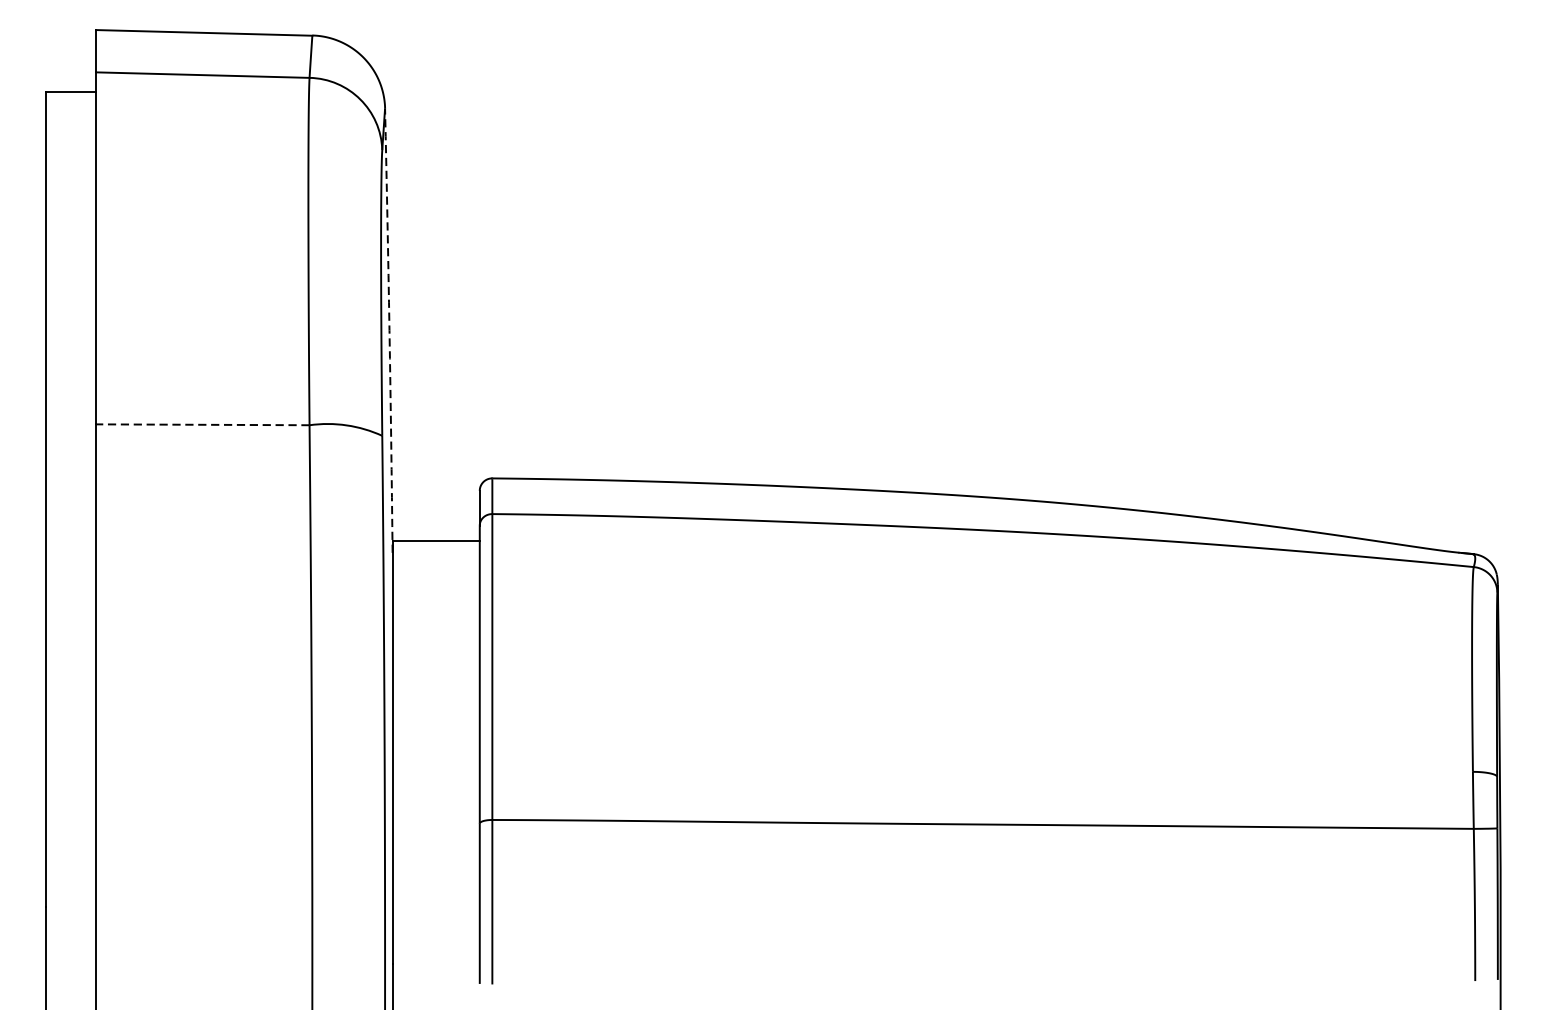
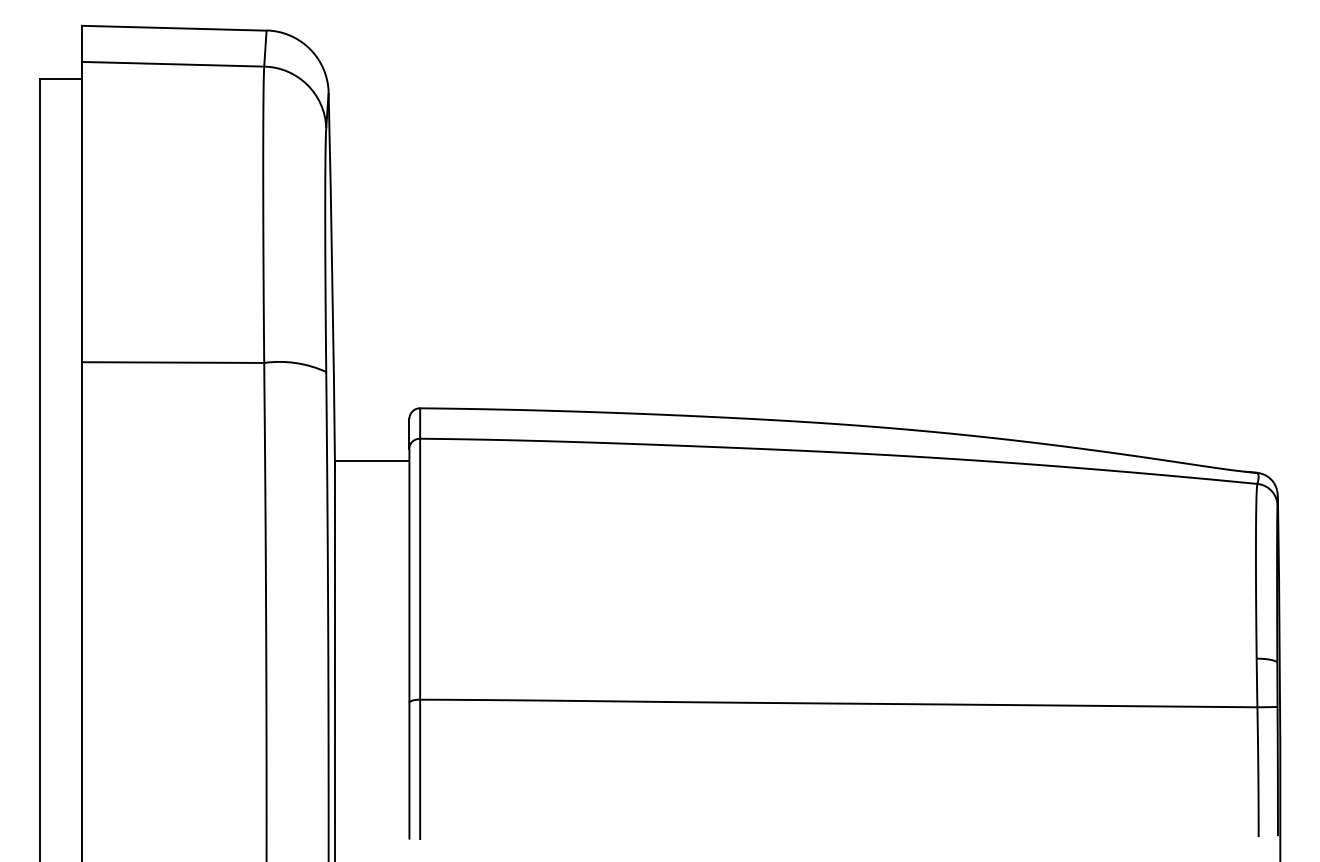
arc: (389, 330) -> (332, 282), dashed -> solid
line: (202, 424) -> (172, 362), dashed -> solid

